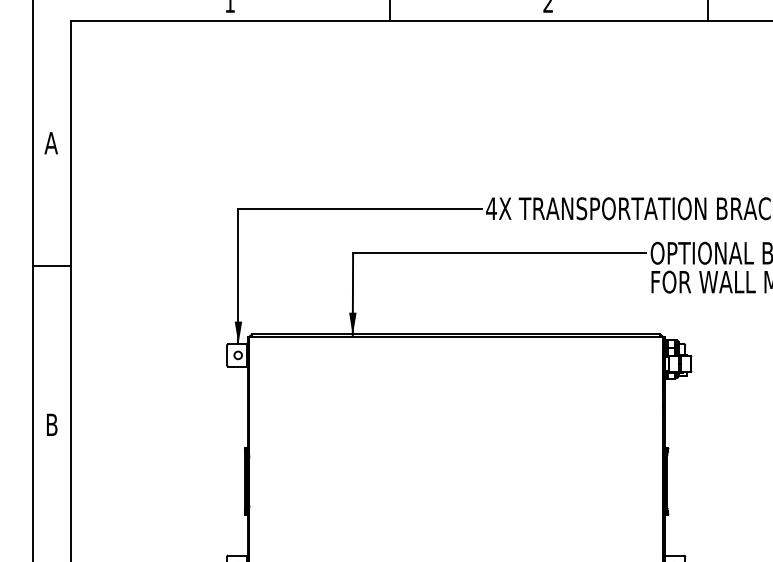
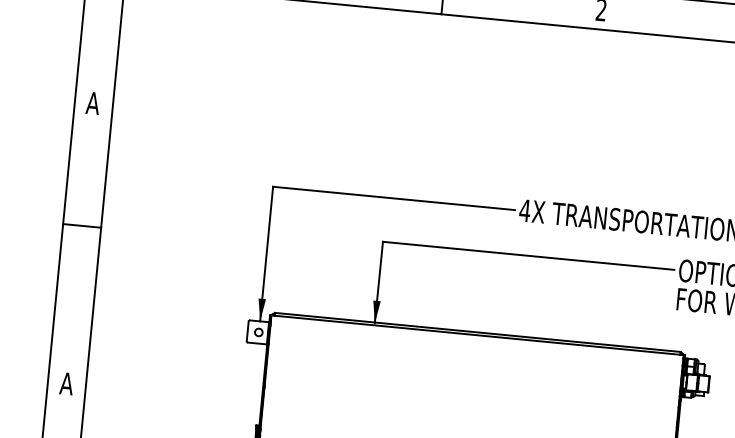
text: (51, 424) -> (66, 383), B -> A

